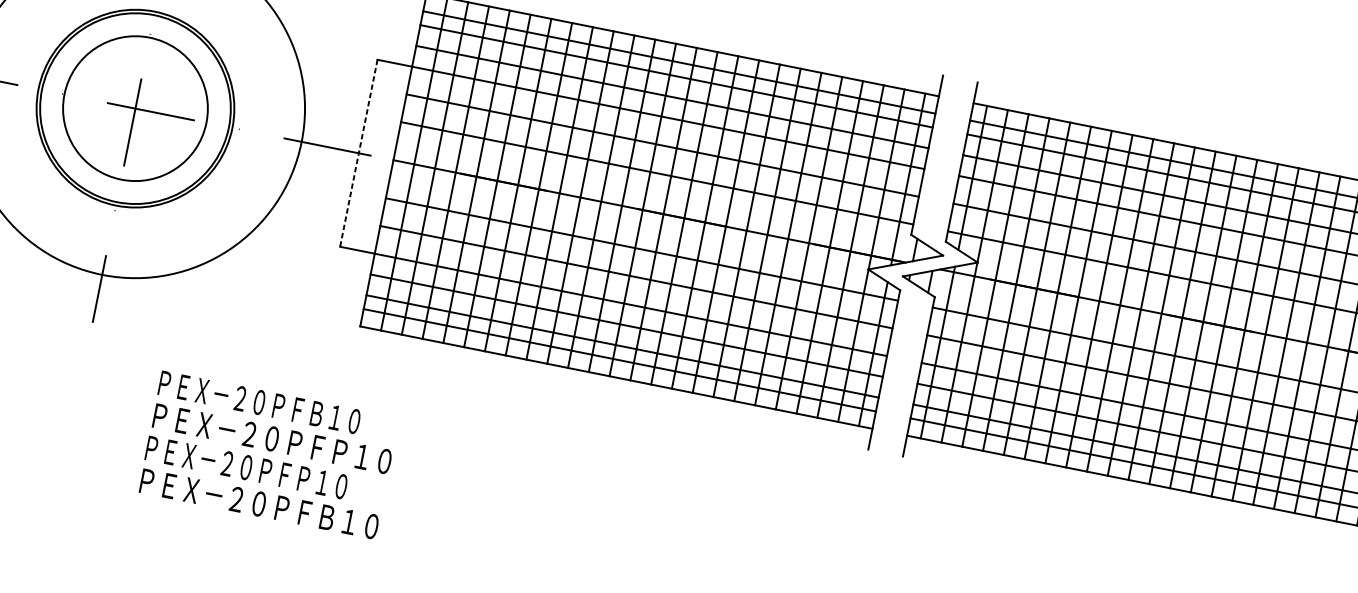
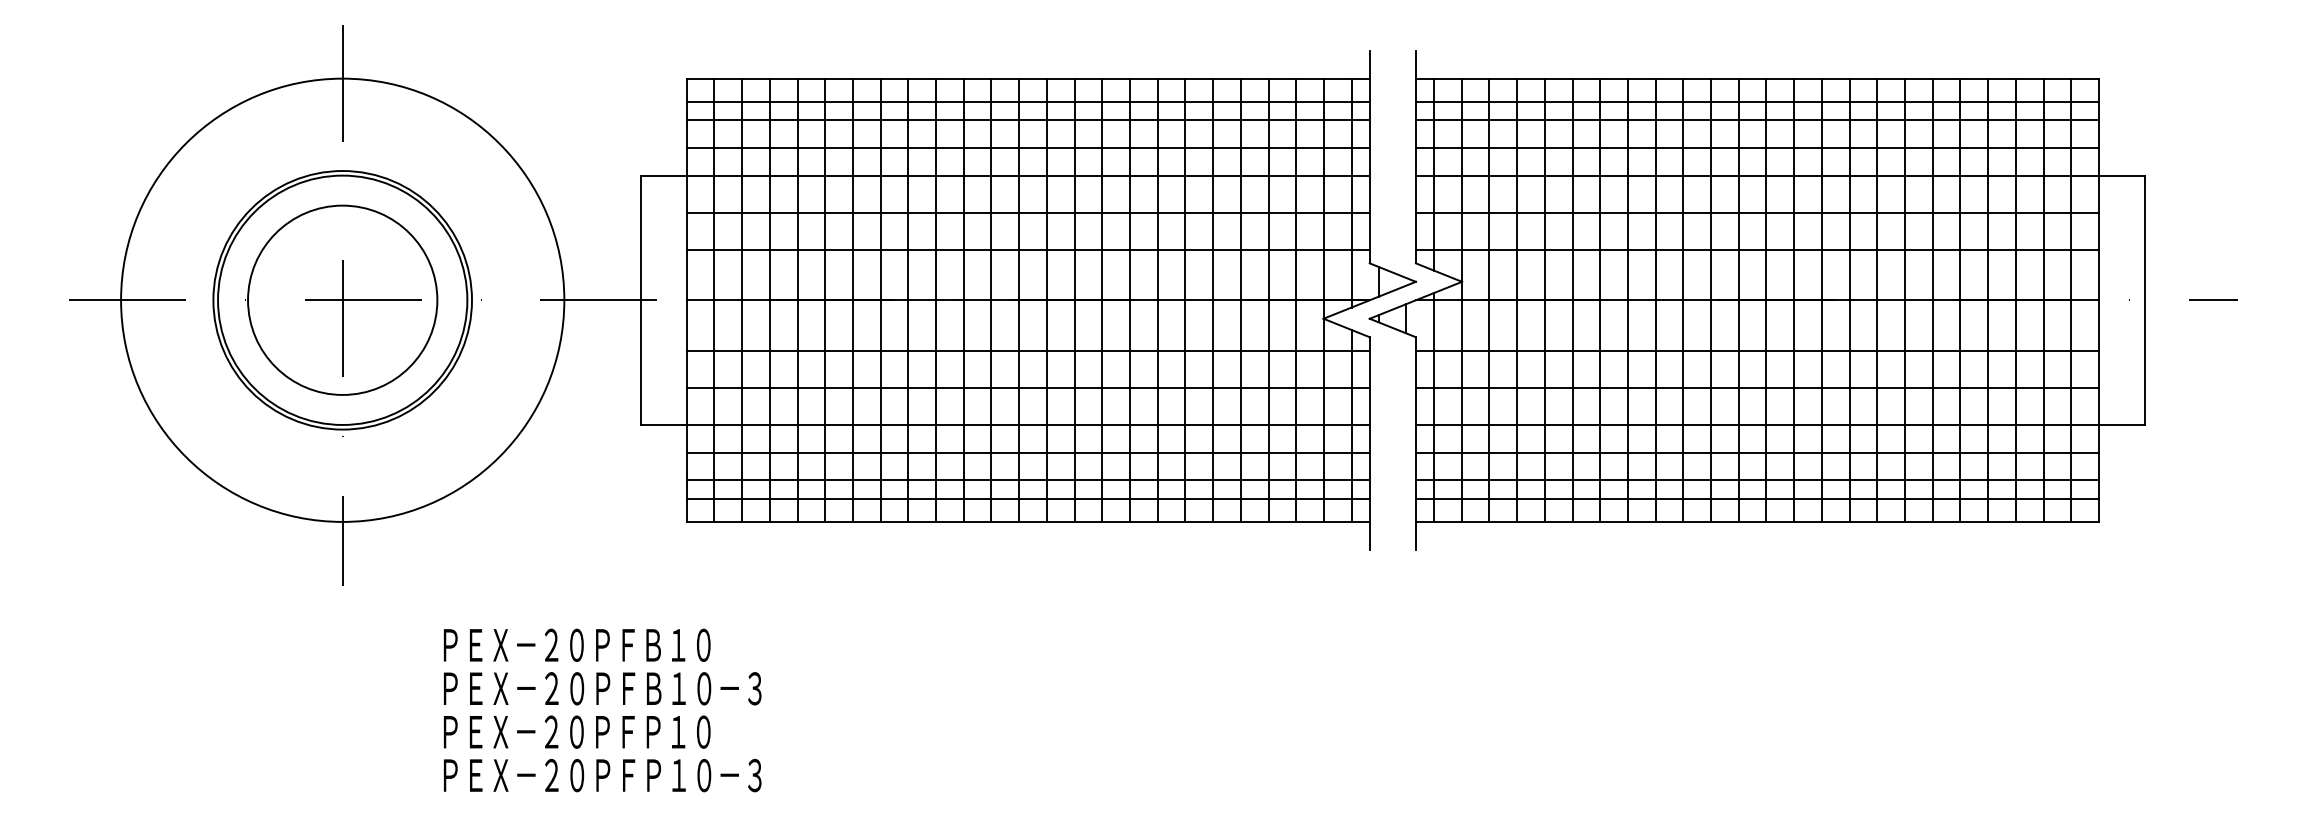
line: (358, 153) -> (640, 300), dashed -> solid
text: (272, 438) -> (602, 688), ＰＥＸ－２０ＰＦＰ１０ -> ＰＥＸ－２０ＰＦＢ１０－３
text: (259, 503) -> (602, 775), ＰＥＸ－２０ＰＦＢ１０ -> ＰＥＸ－２０ＰＦＰ１０－３

